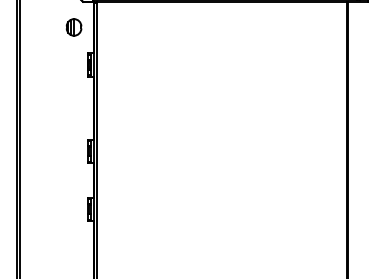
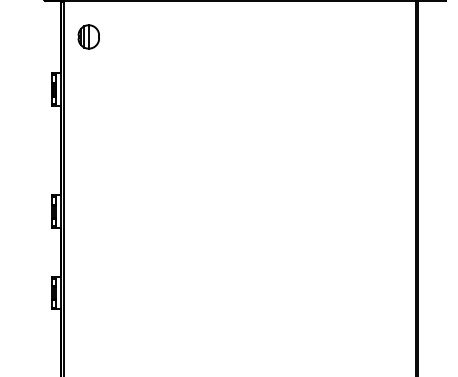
part: (73, 27) -> (88, 37), moved

